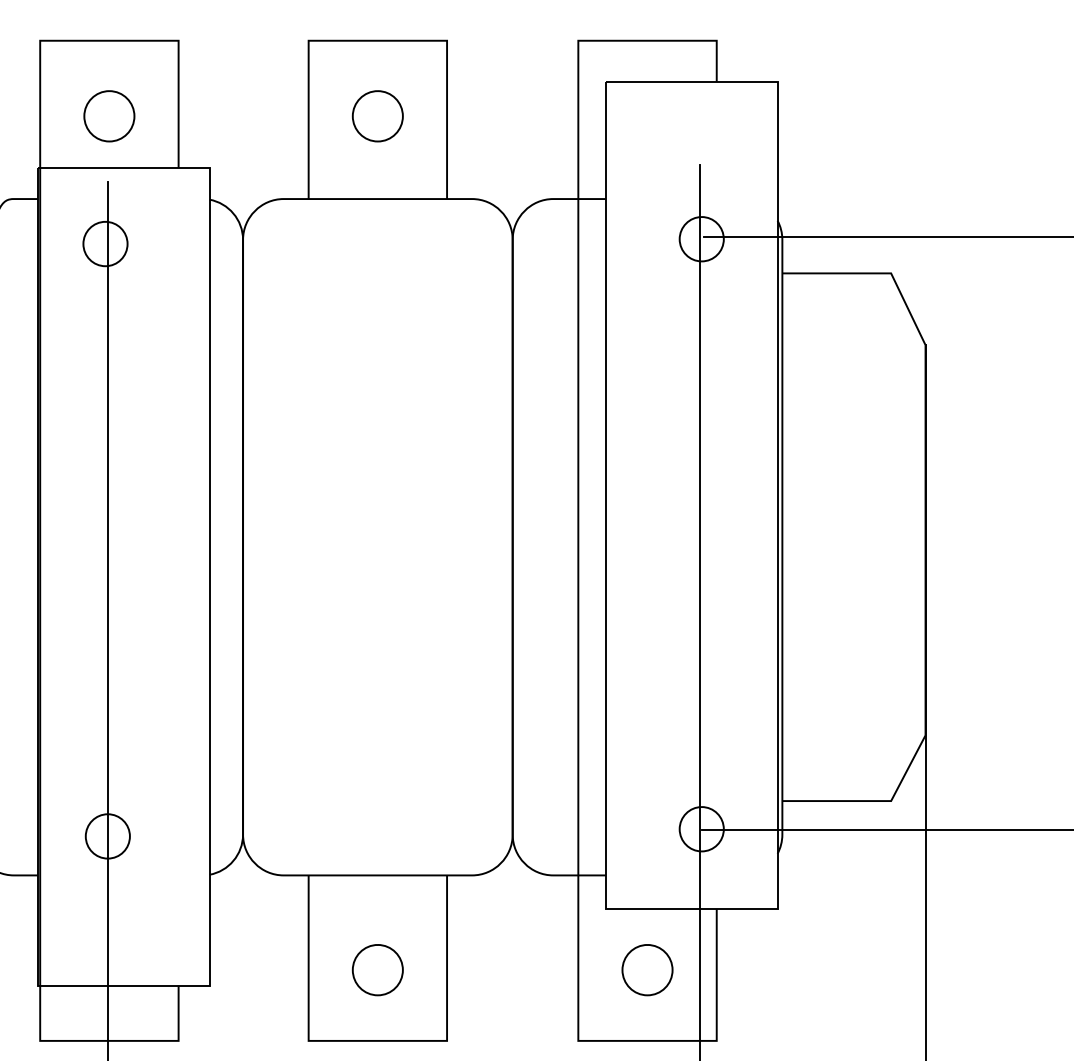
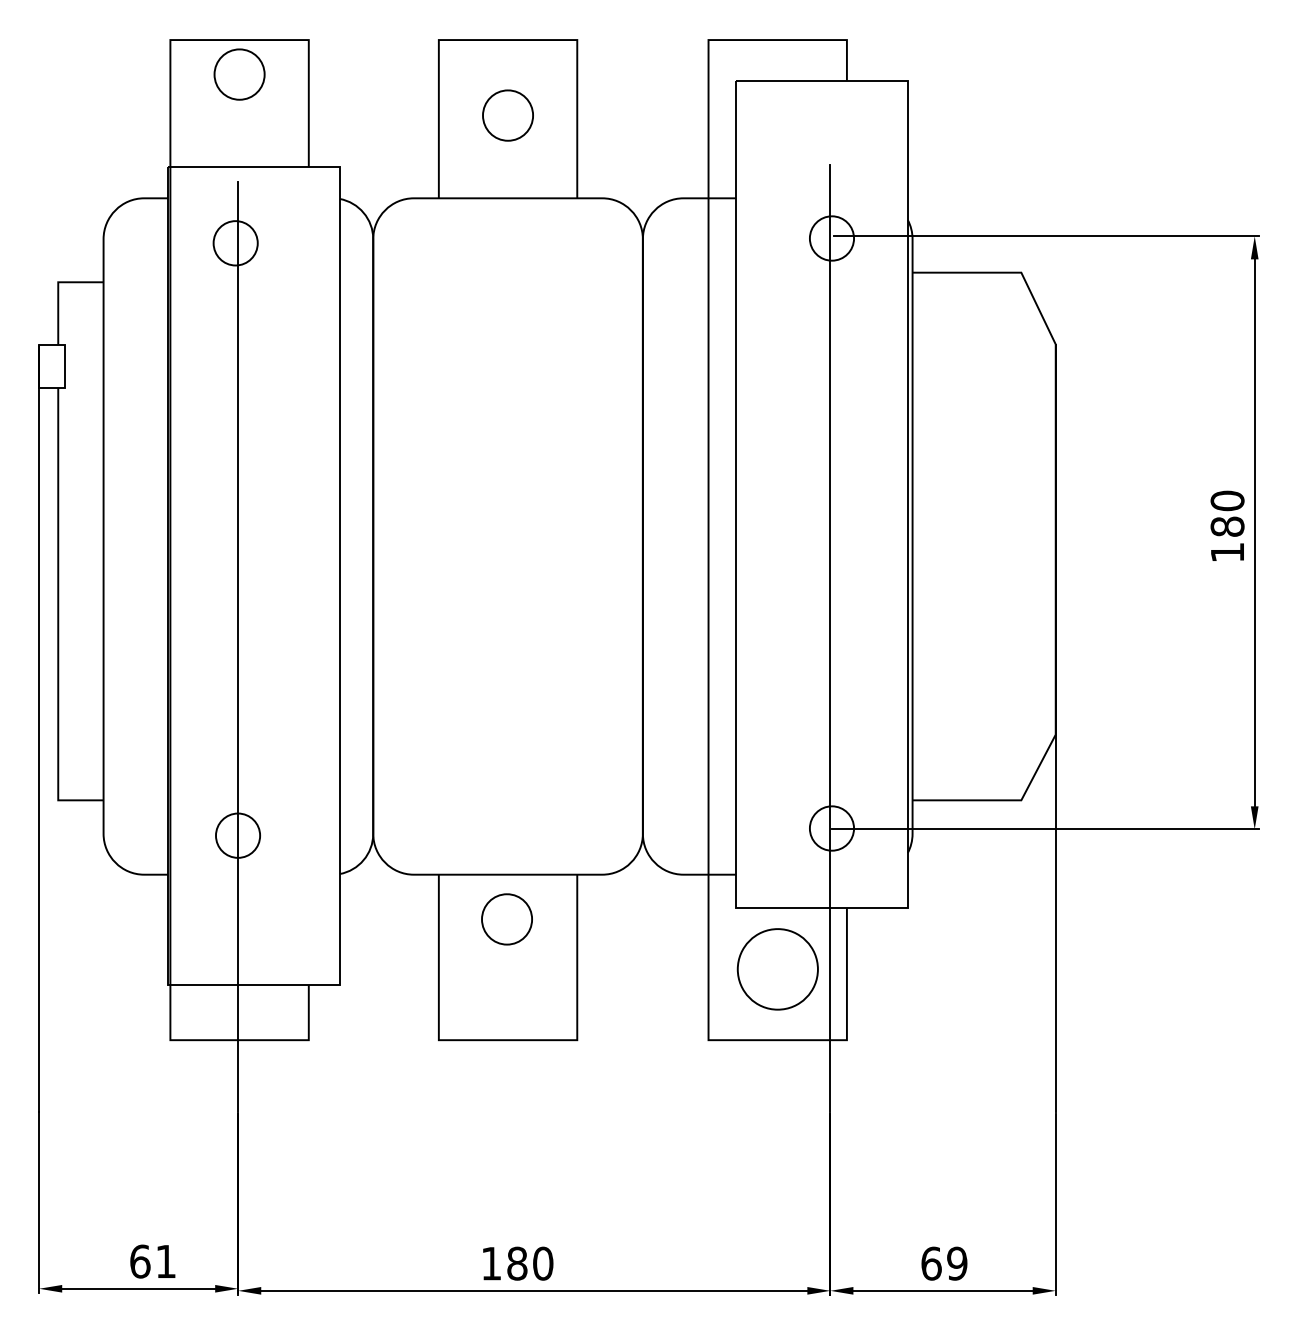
part: (109, 116) -> (239, 74), moved
part: (377, 970) -> (506, 919), moved
part: (647, 970) -> (777, 969), size x1.6

